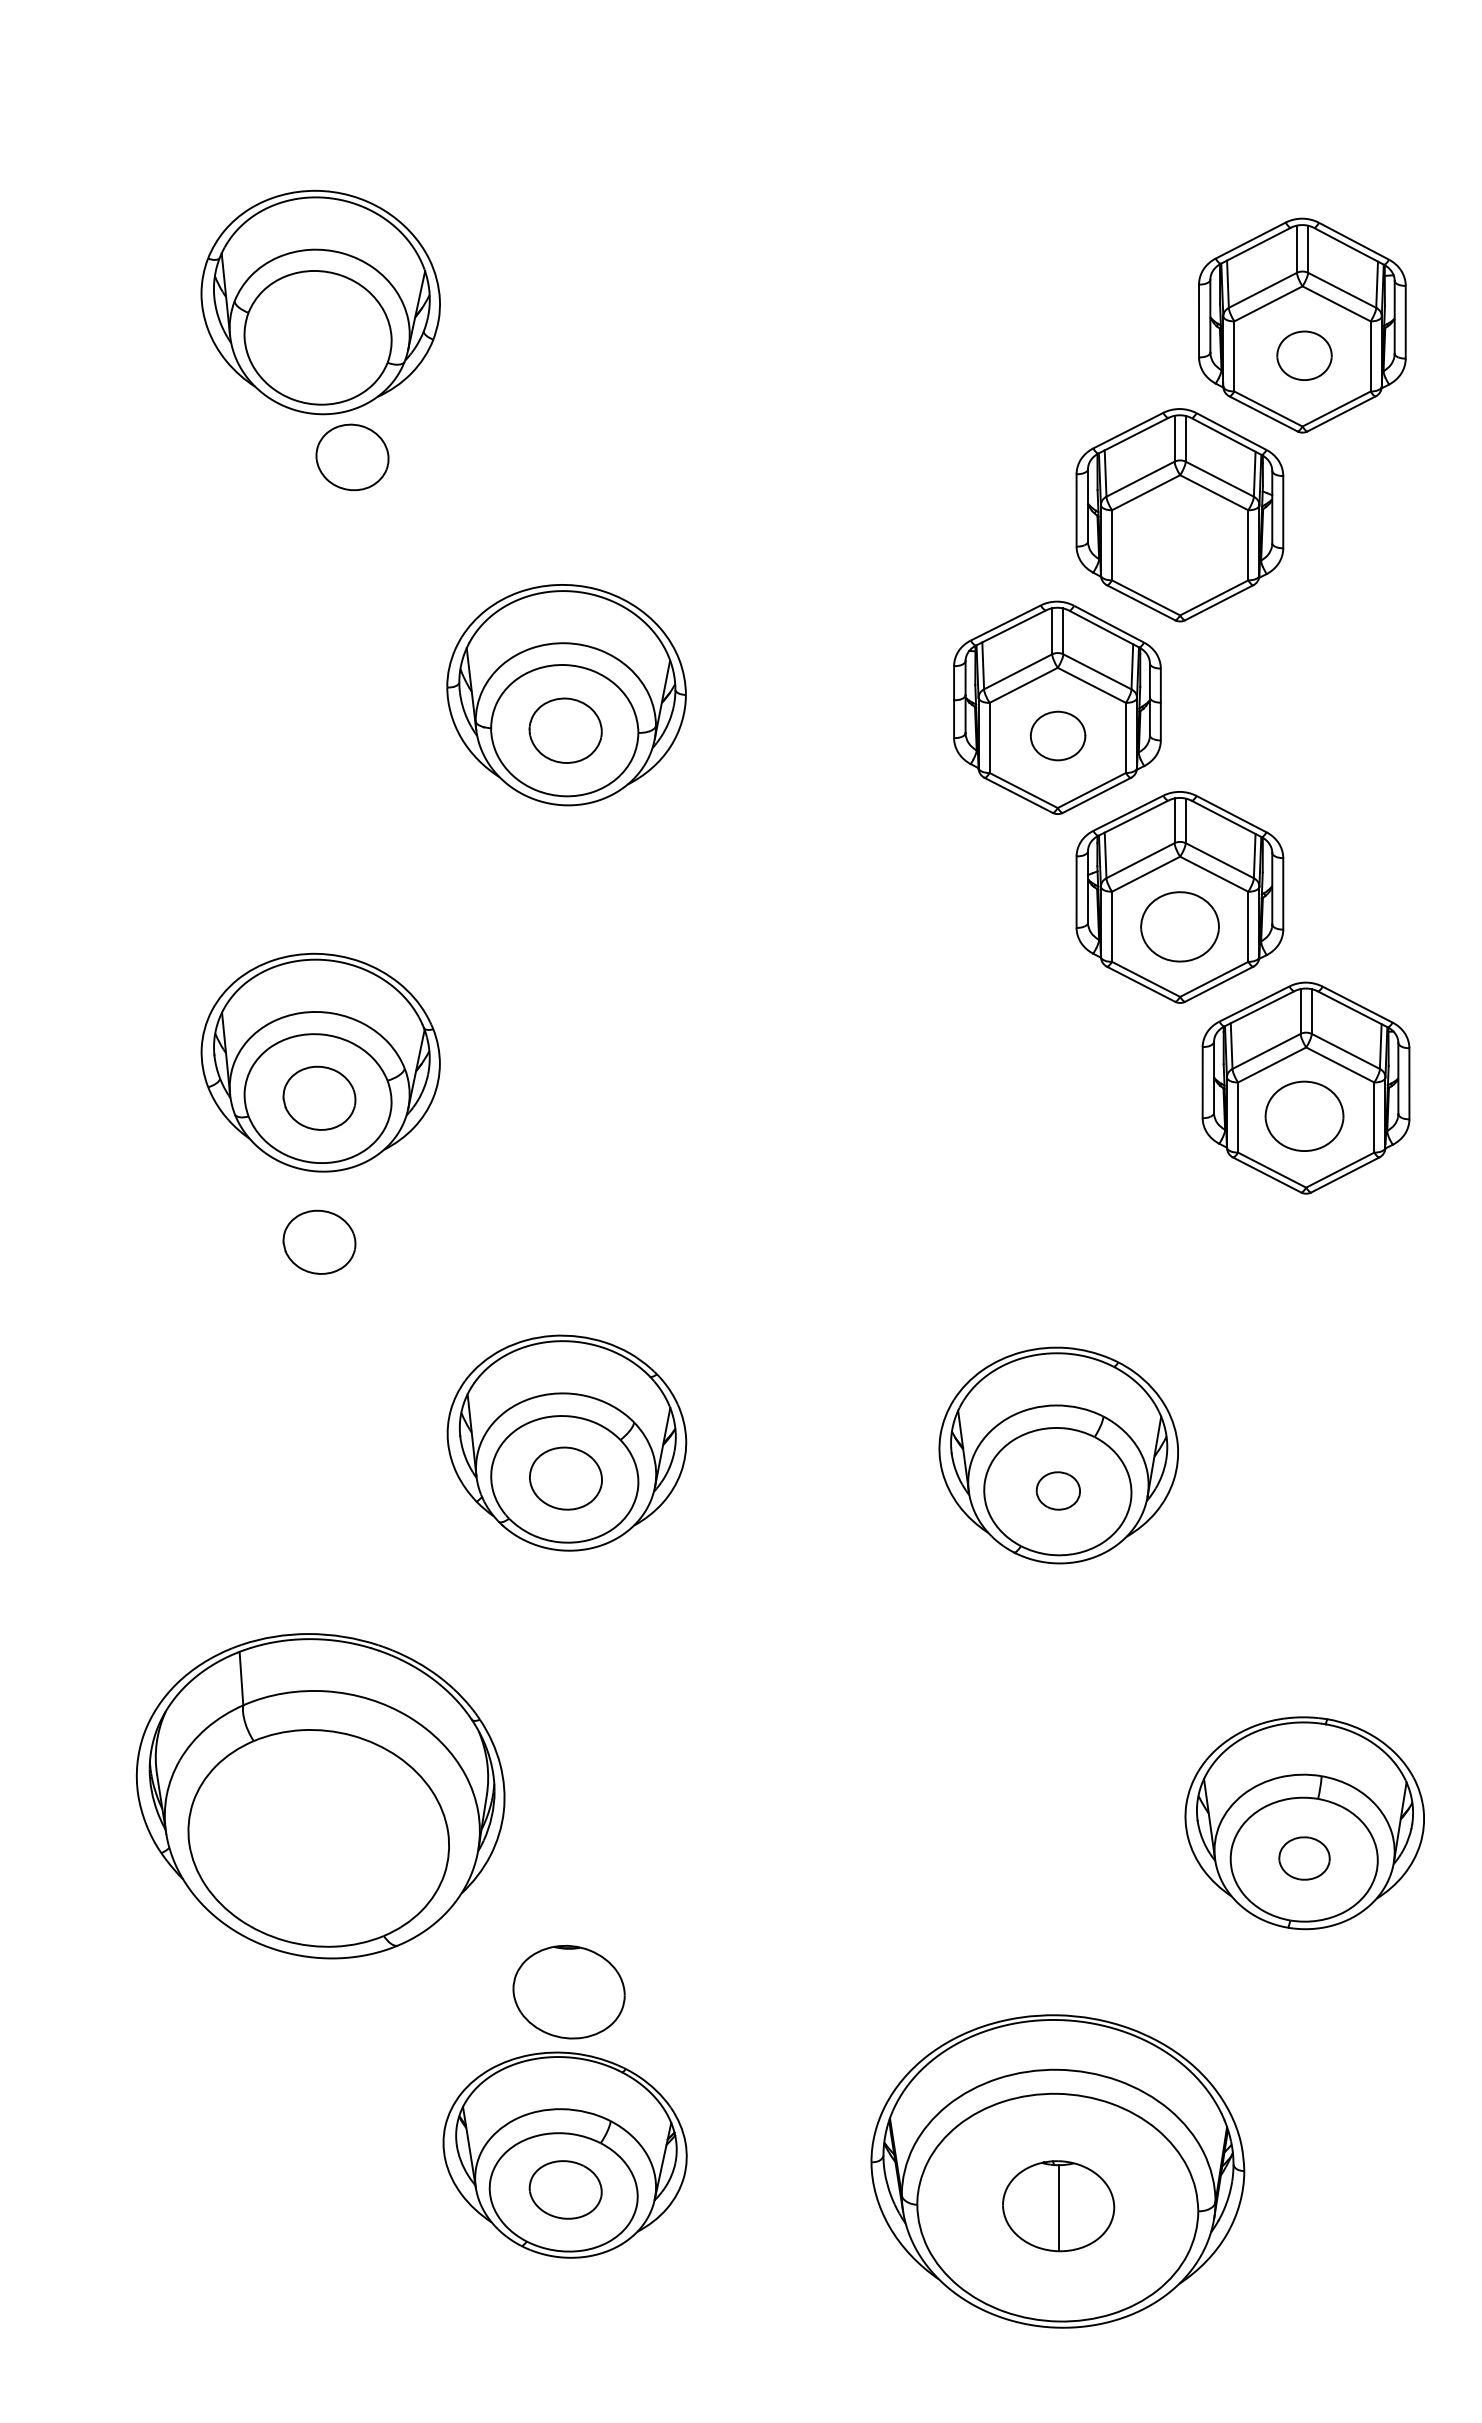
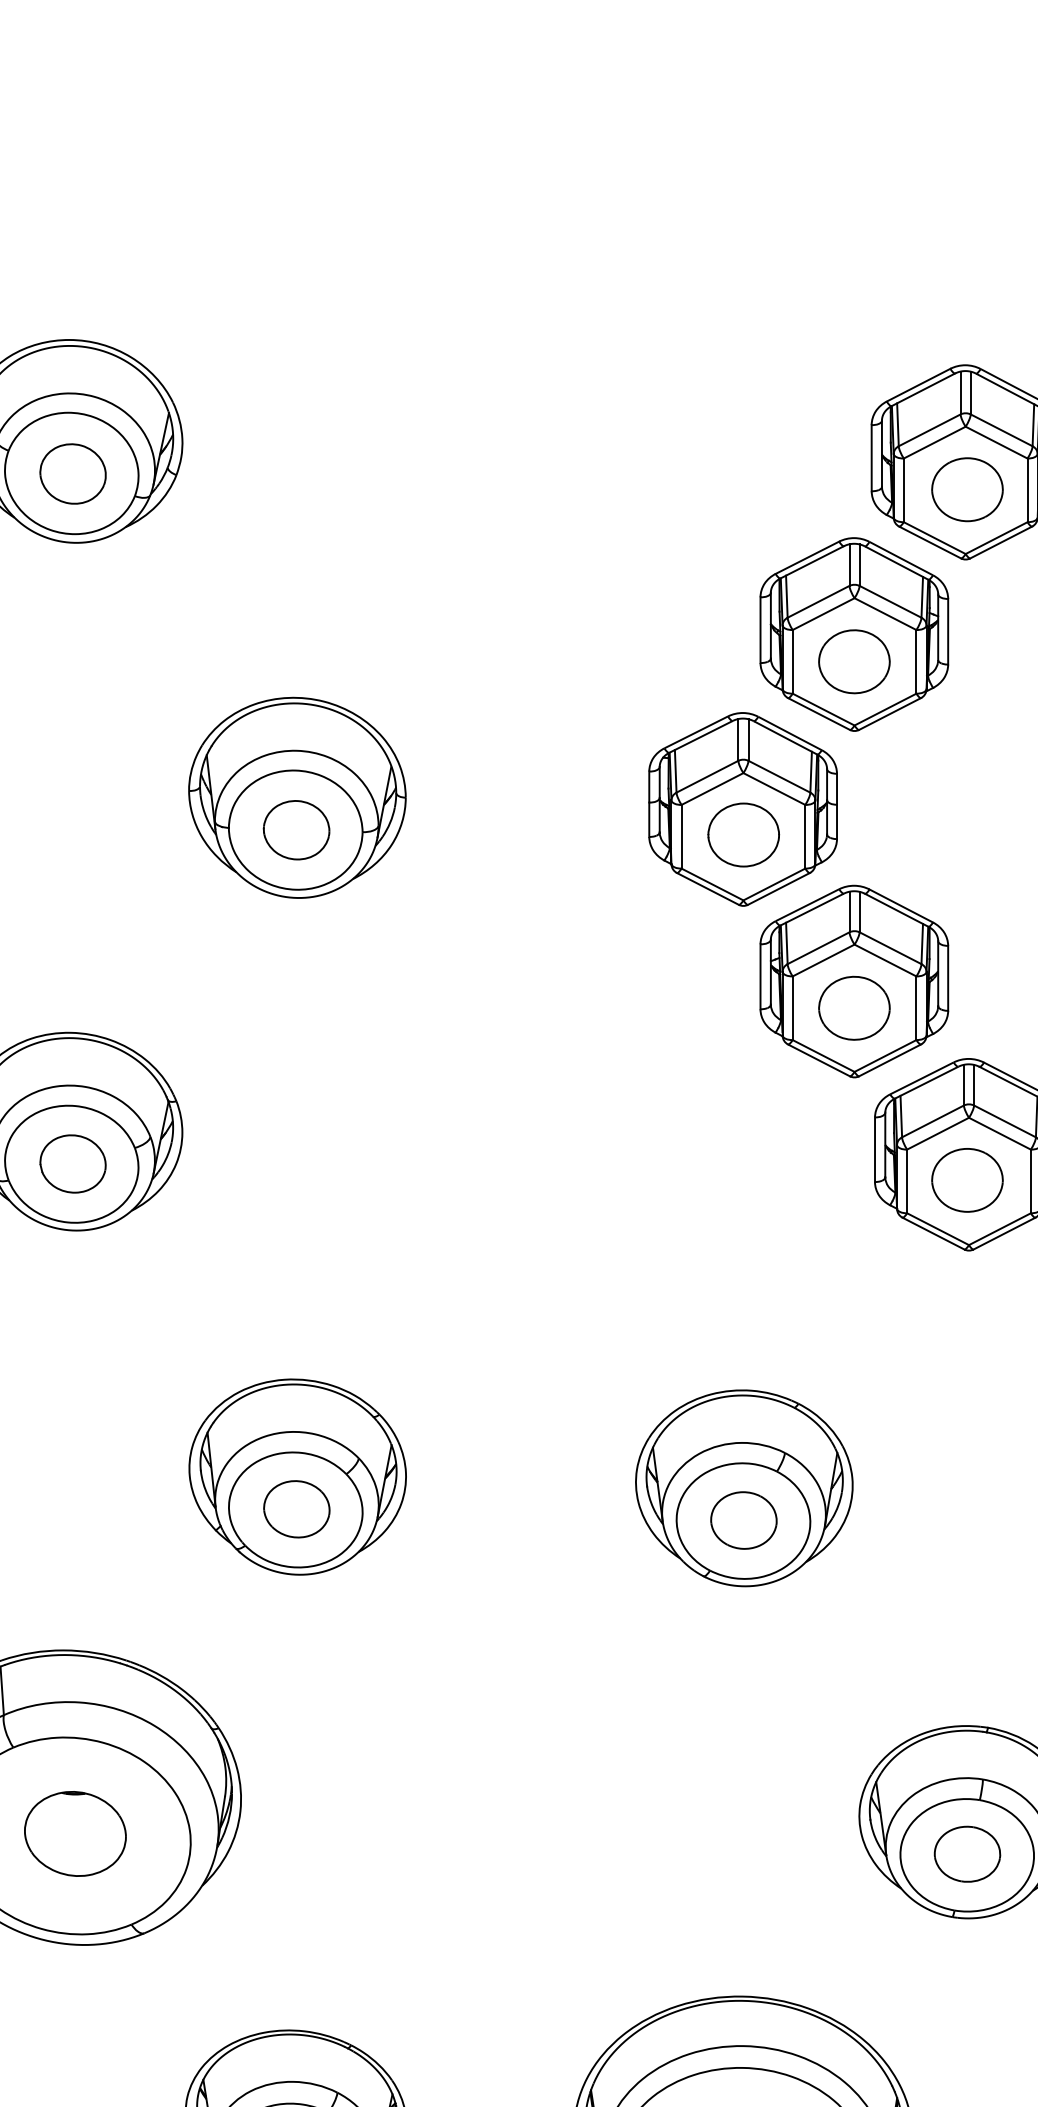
part: (1304, 355) -> (967, 489), size x1.43
part: (352, 457) -> (73, 474), moved
part: (1179, 544) -> (853, 661), added
part: (1057, 735) -> (743, 834), size x1.43
part: (319, 1241) -> (73, 1293), removed
part: (1058, 1490) -> (744, 1520), size x1.67
part: (1304, 1858) -> (967, 1854), size x1.43
part: (568, 1992) -> (74, 1834), moved

